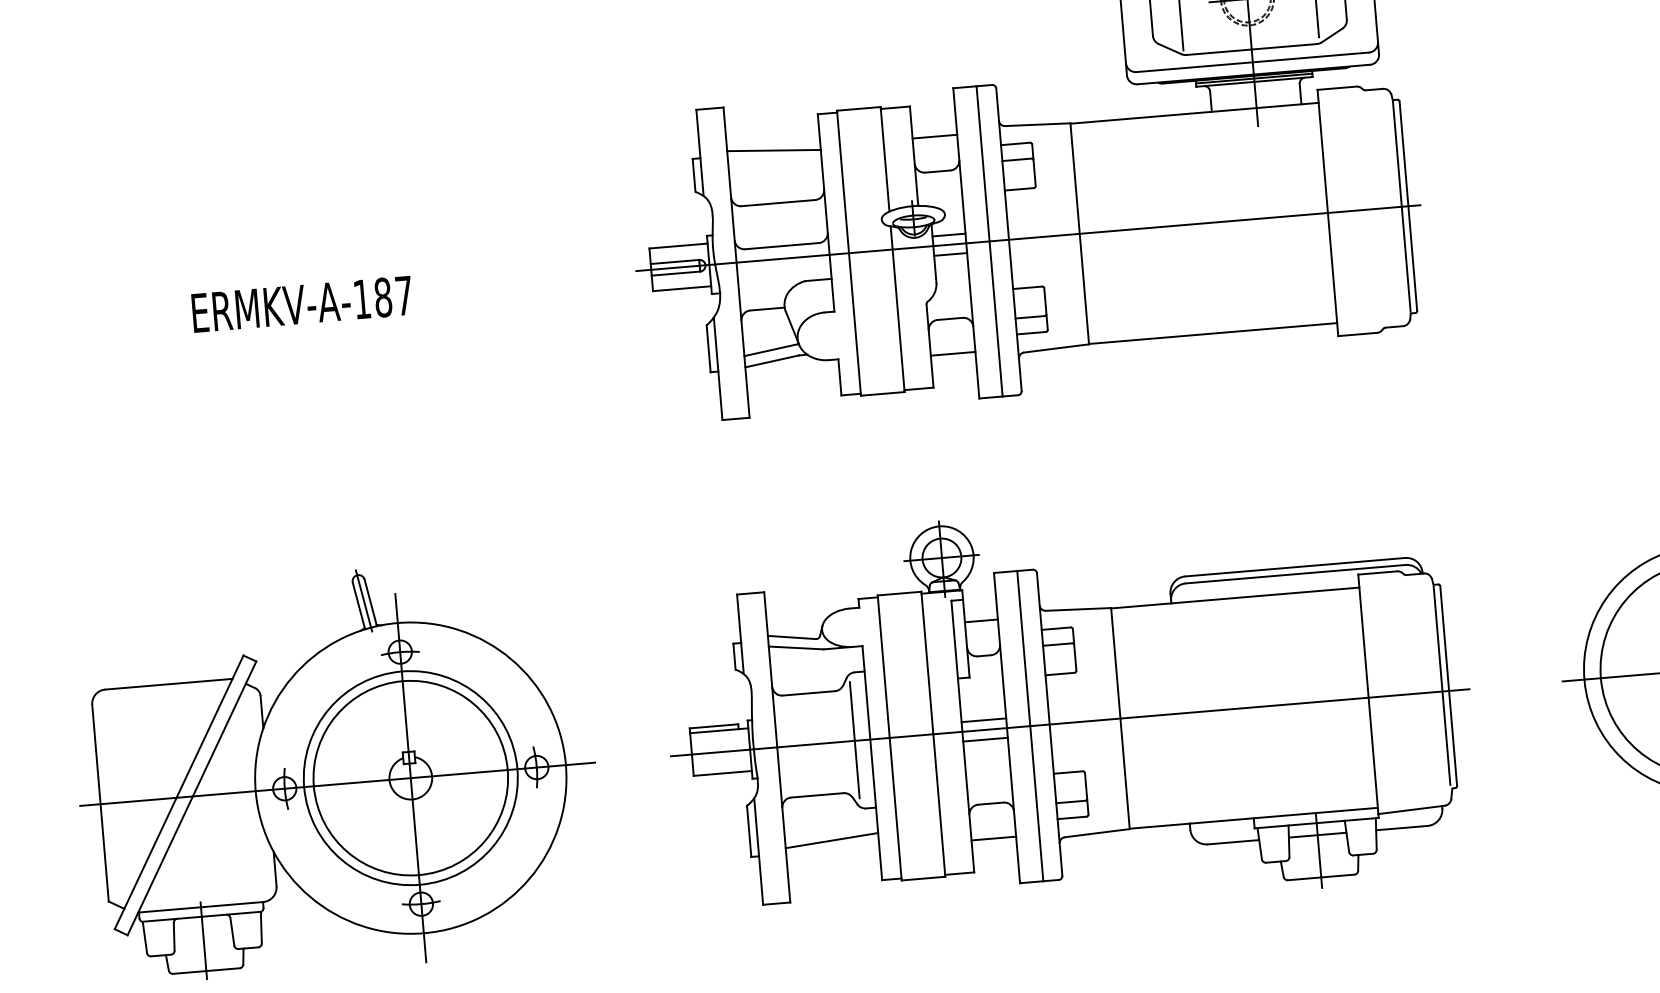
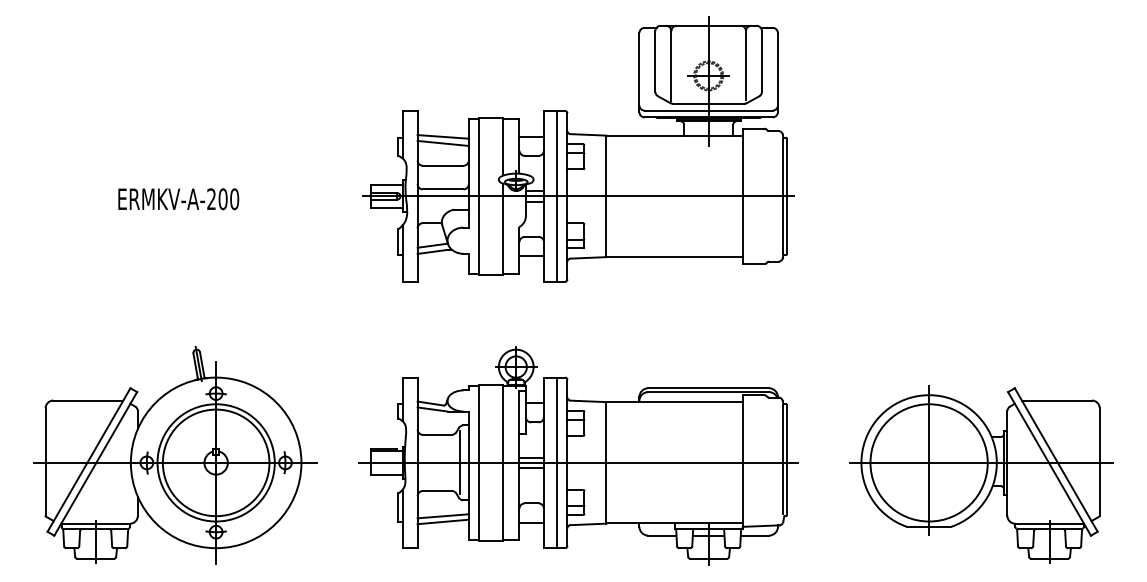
line: (773, 160) -> (442, 142), added
text: (383, 297) -> (223, 199), ERMKV-A-187 -> ERMKV-A-200
line: (831, 850) -> (442, 521), added

